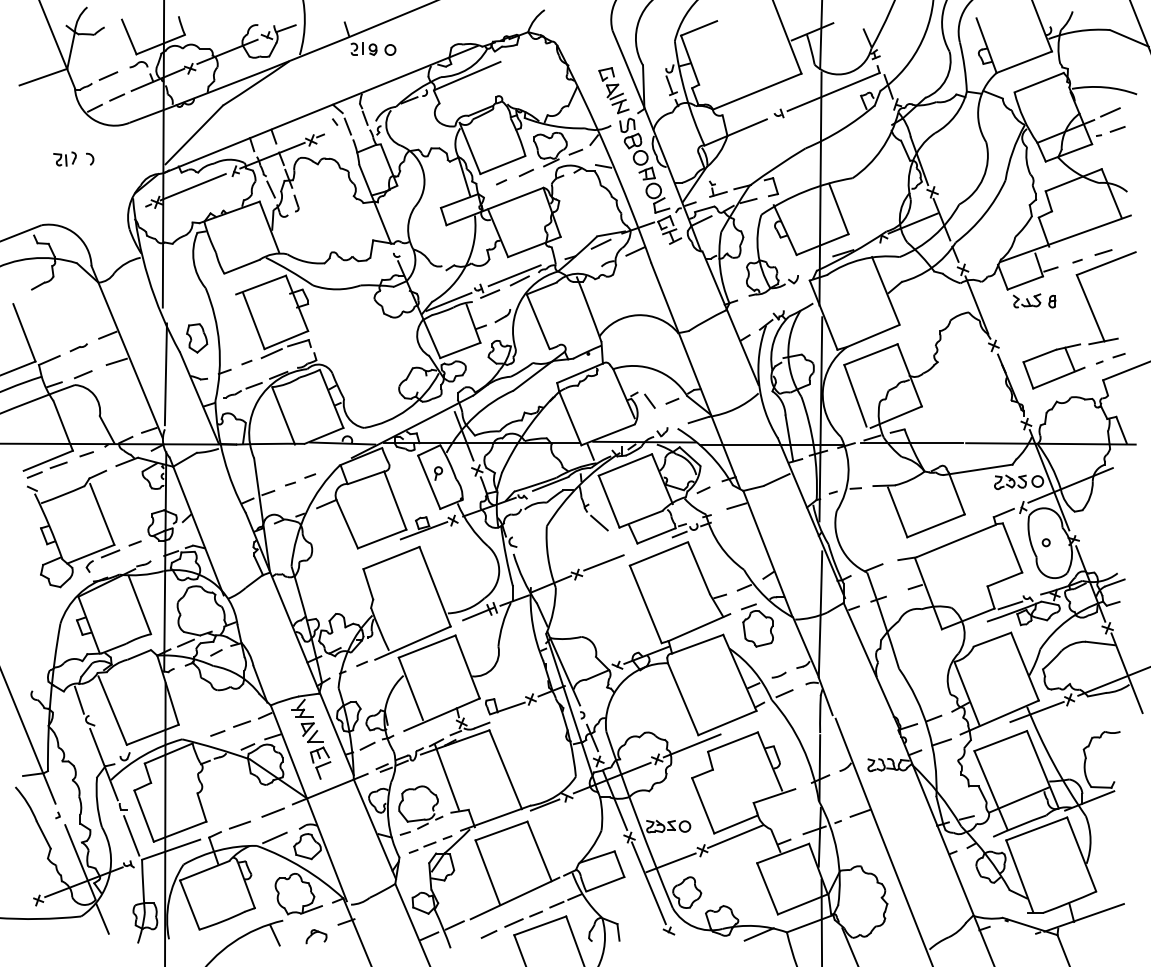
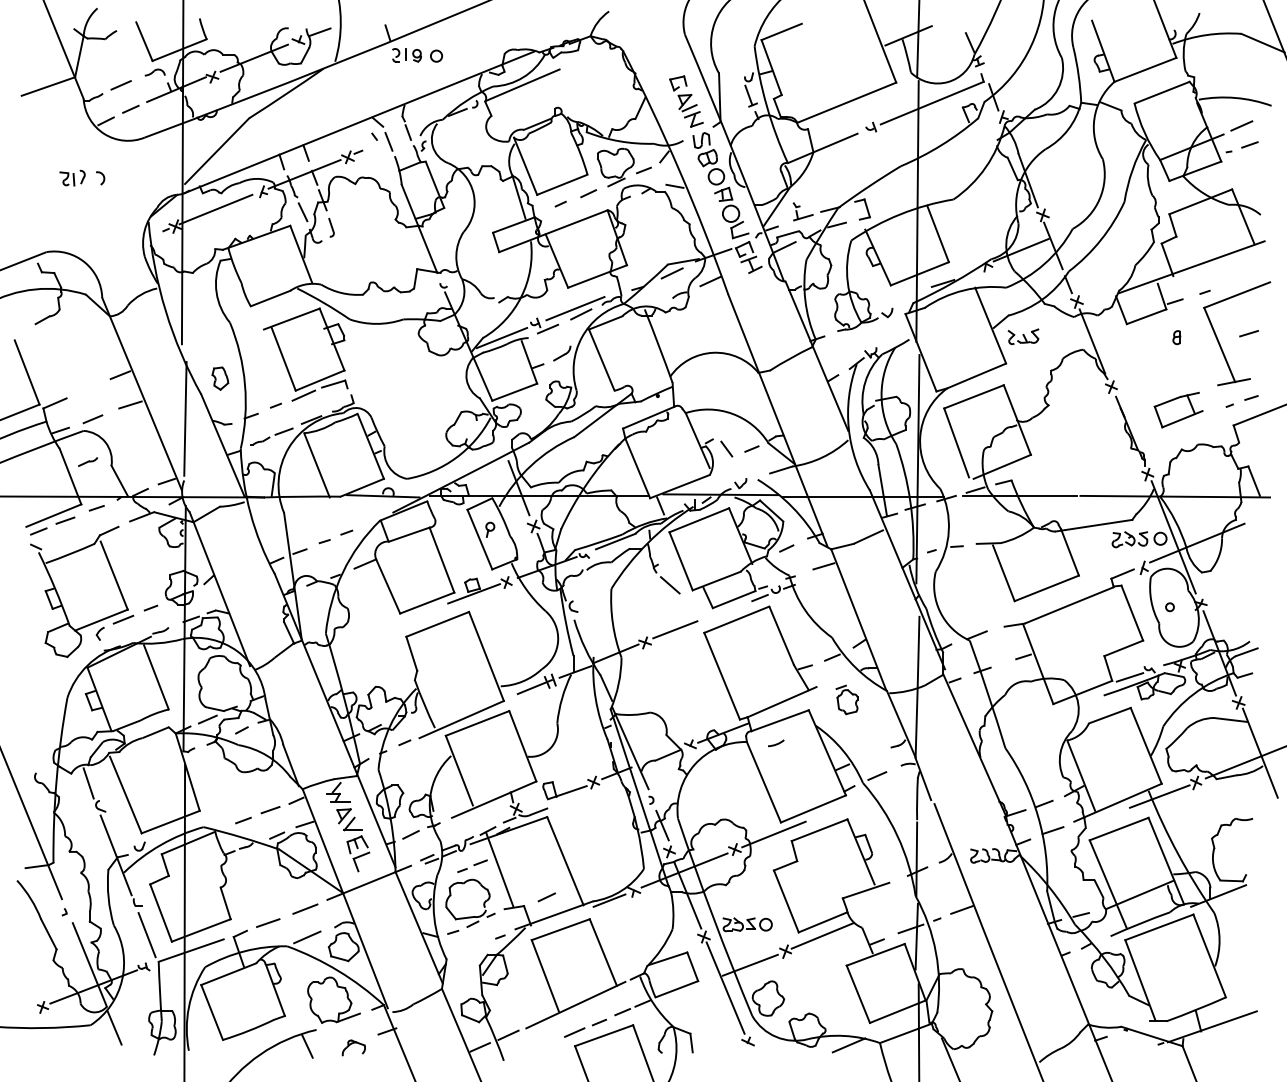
line: (1103, 252) -> (1248, 333), moved
part: (1027, 300) -> (1023, 336), moved
part: (197, 338) -> (220, 378), size x0.7
line: (79, 347) -> (88, 461), moved
part: (1053, 365) -> (1178, 409), size x0.7
part: (757, 625) -> (846, 699), size x0.6
line: (779, 675) -> (776, 743), moved
part: (422, 846) -> (472, 865), moved
line: (488, 934) -> (546, 897), moved

